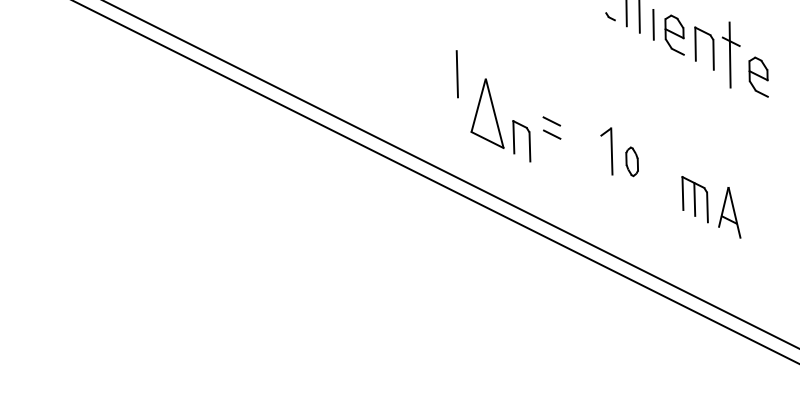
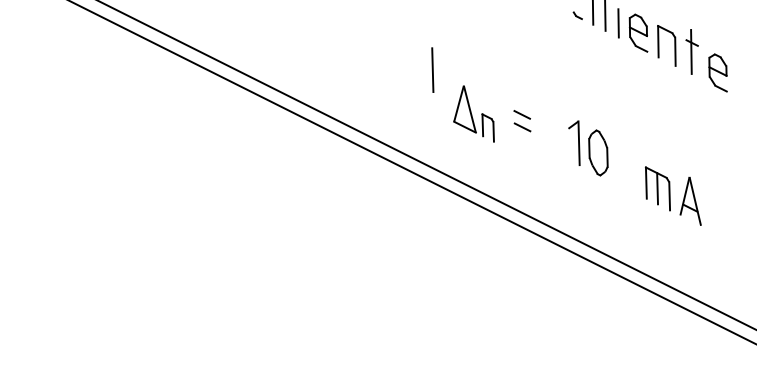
part: (731, 54) -> (692, 51), size x0.71
part: (500, 120) -> (473, 113), size x0.71
part: (631, 161) -> (597, 152), size x1.67

